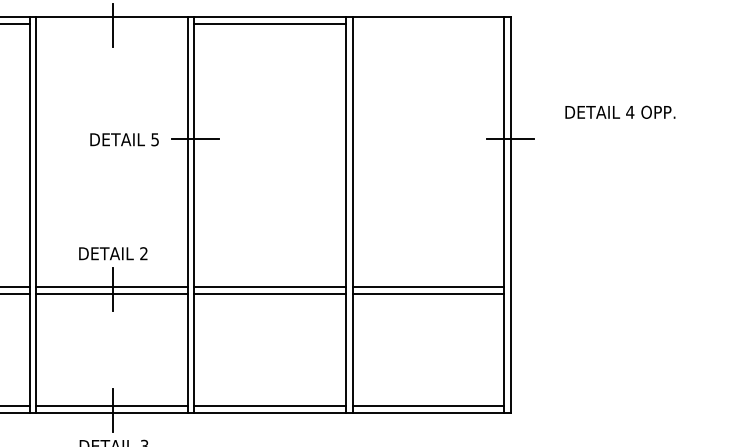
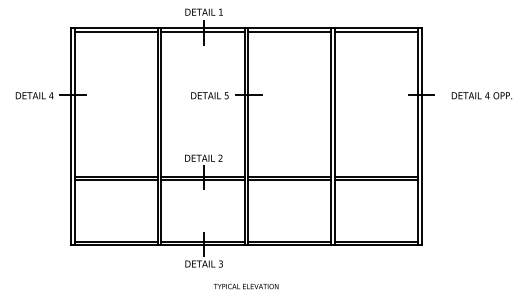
line: (110, 24) -> (202, 32), added
line: (428, 24) -> (376, 32), added
text: (619, 111) -> (481, 95), moved

